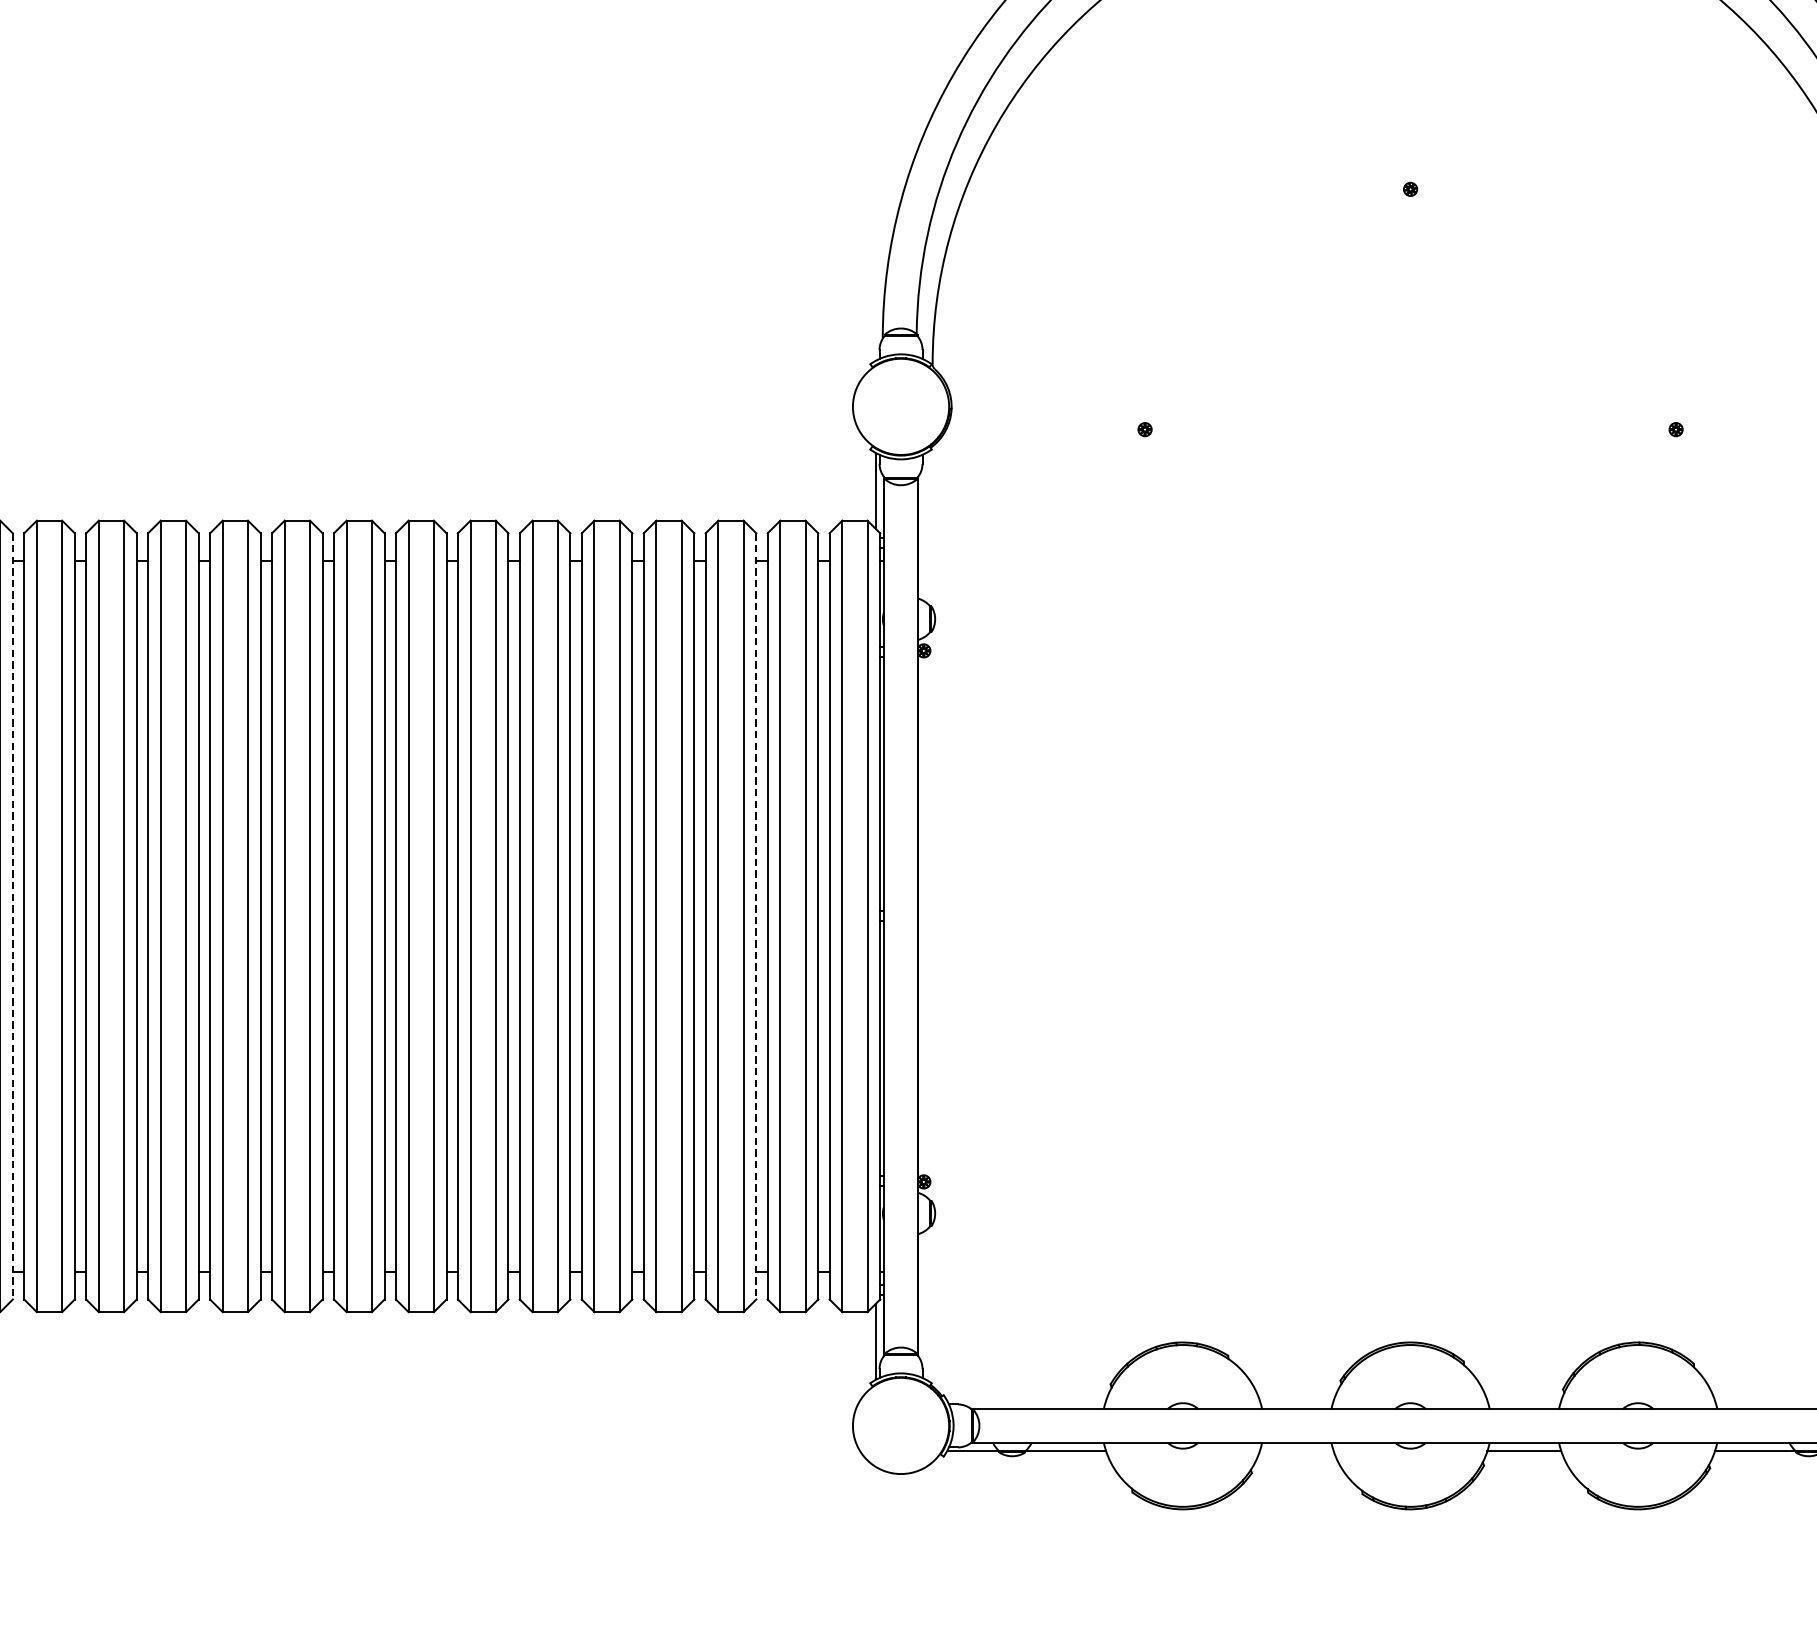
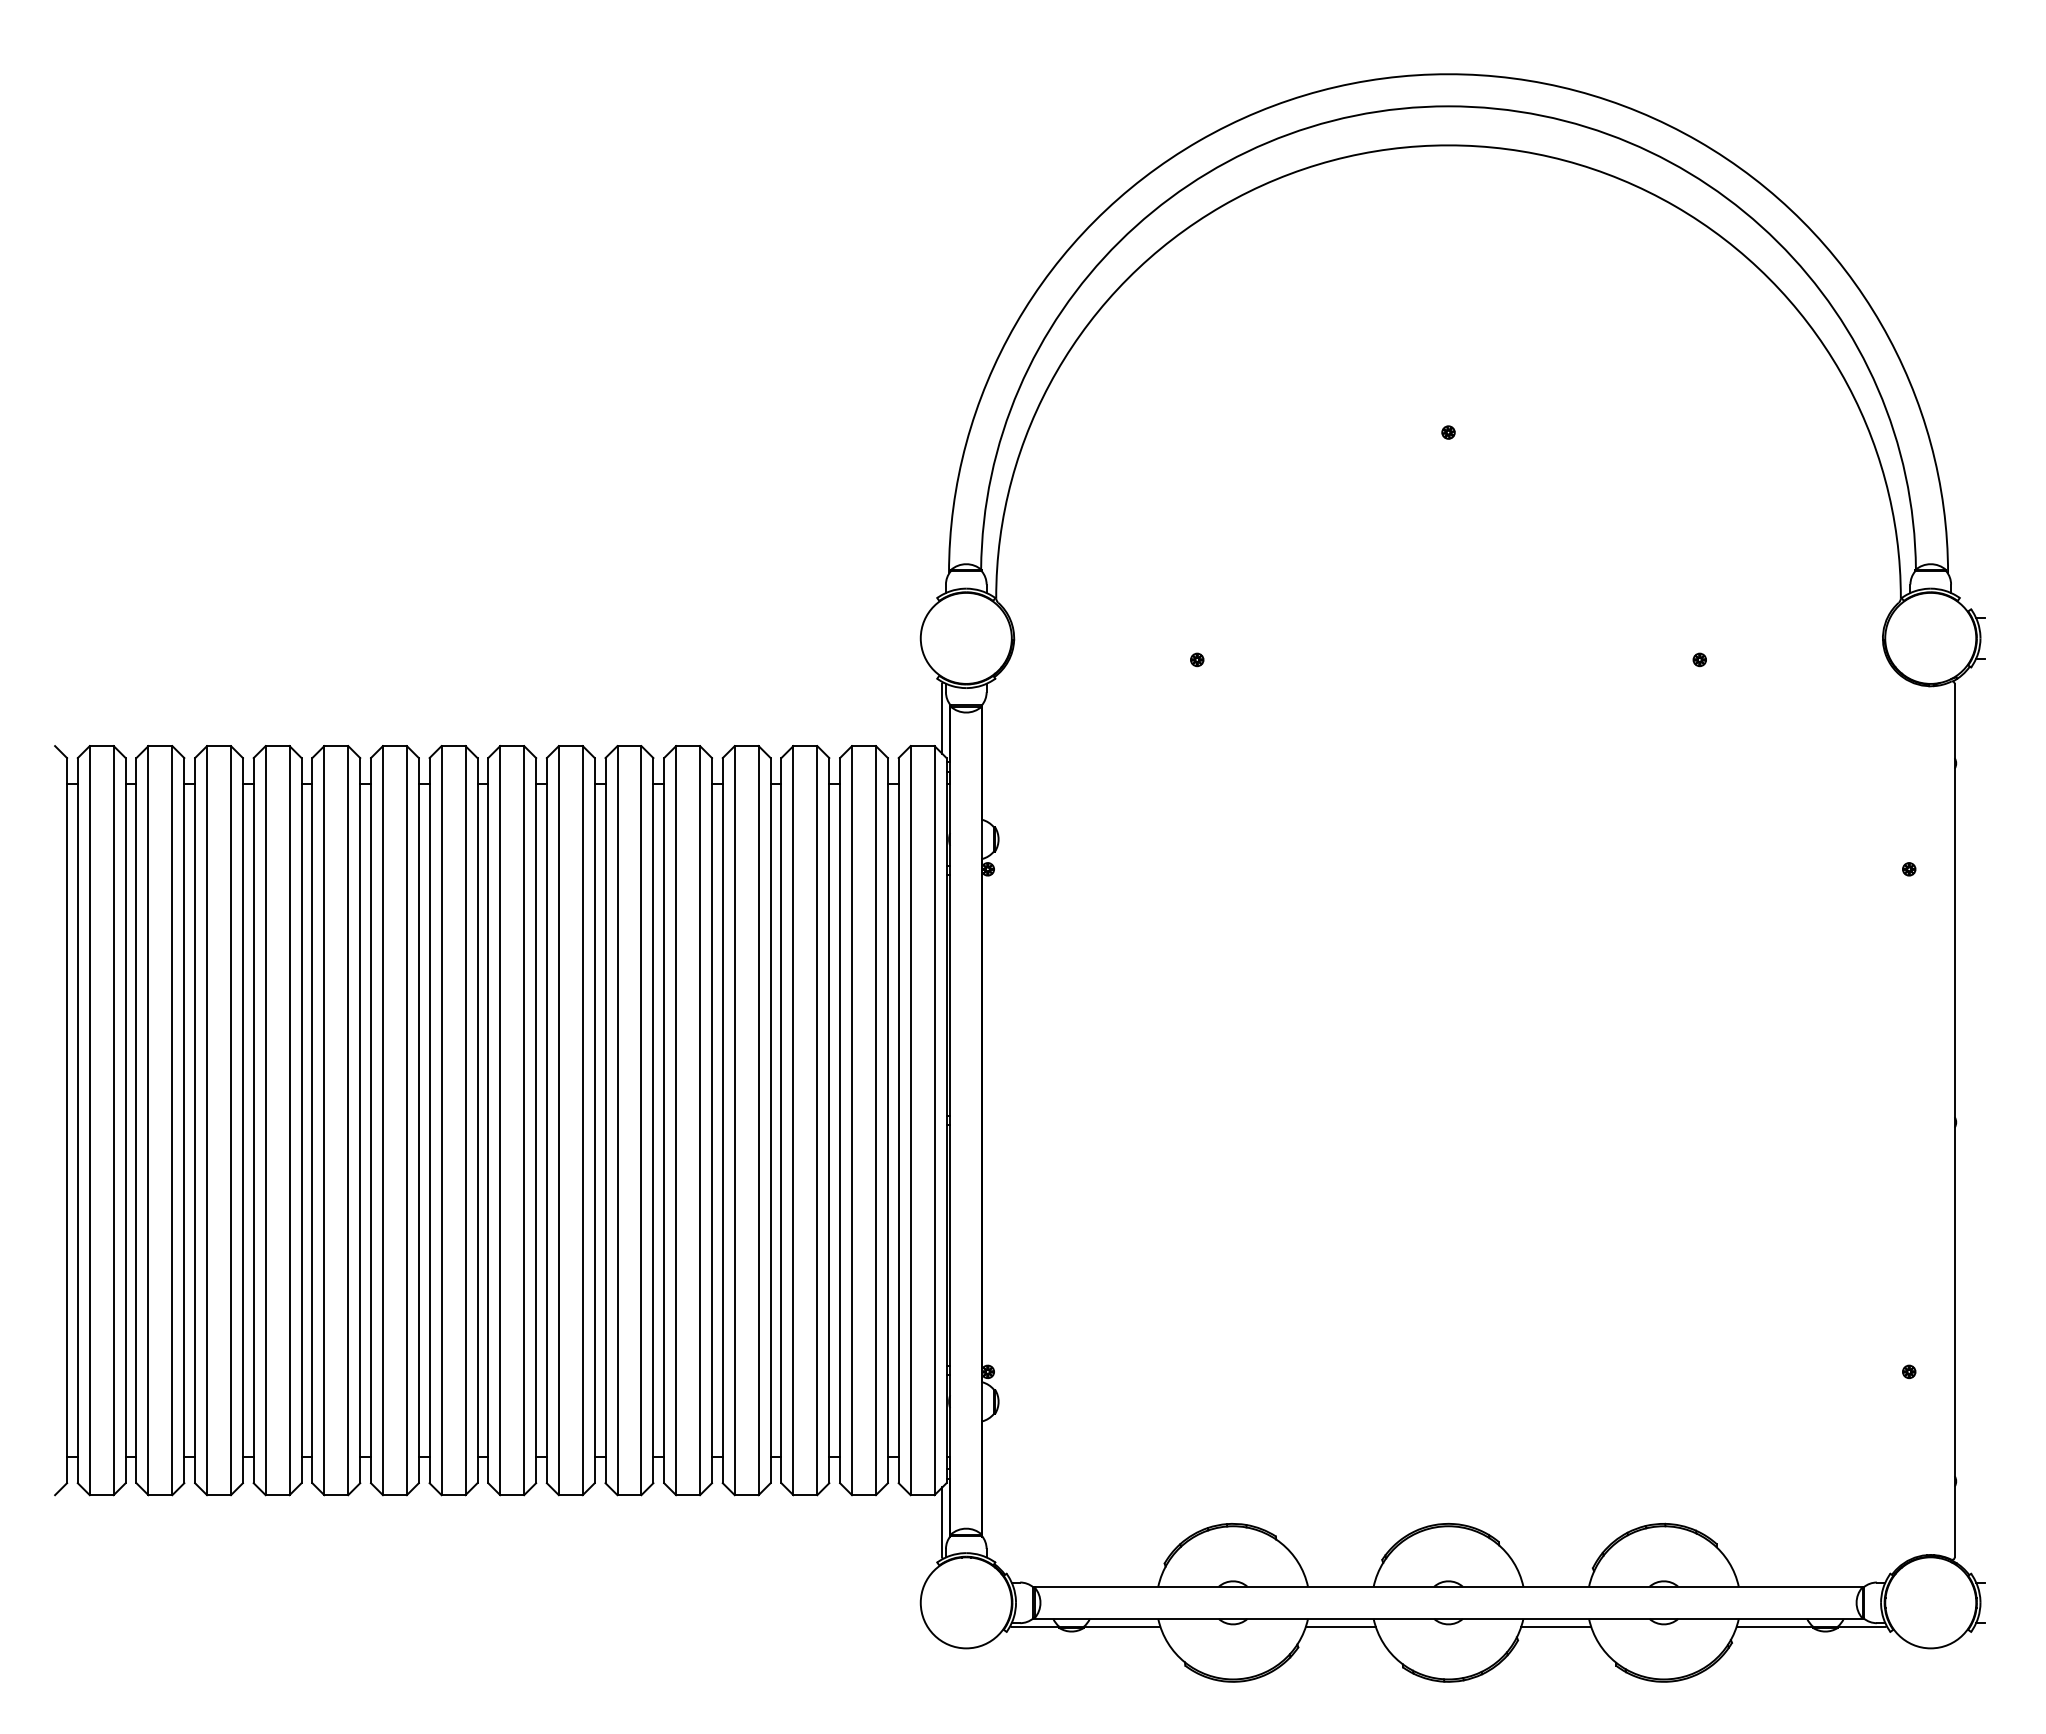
line: (12, 916) -> (125, 1120), dashed -> solid
line: (756, 916) -> (829, 1120), dashed -> solid
line: (1296, 1450) -> (1340, 1626), added

